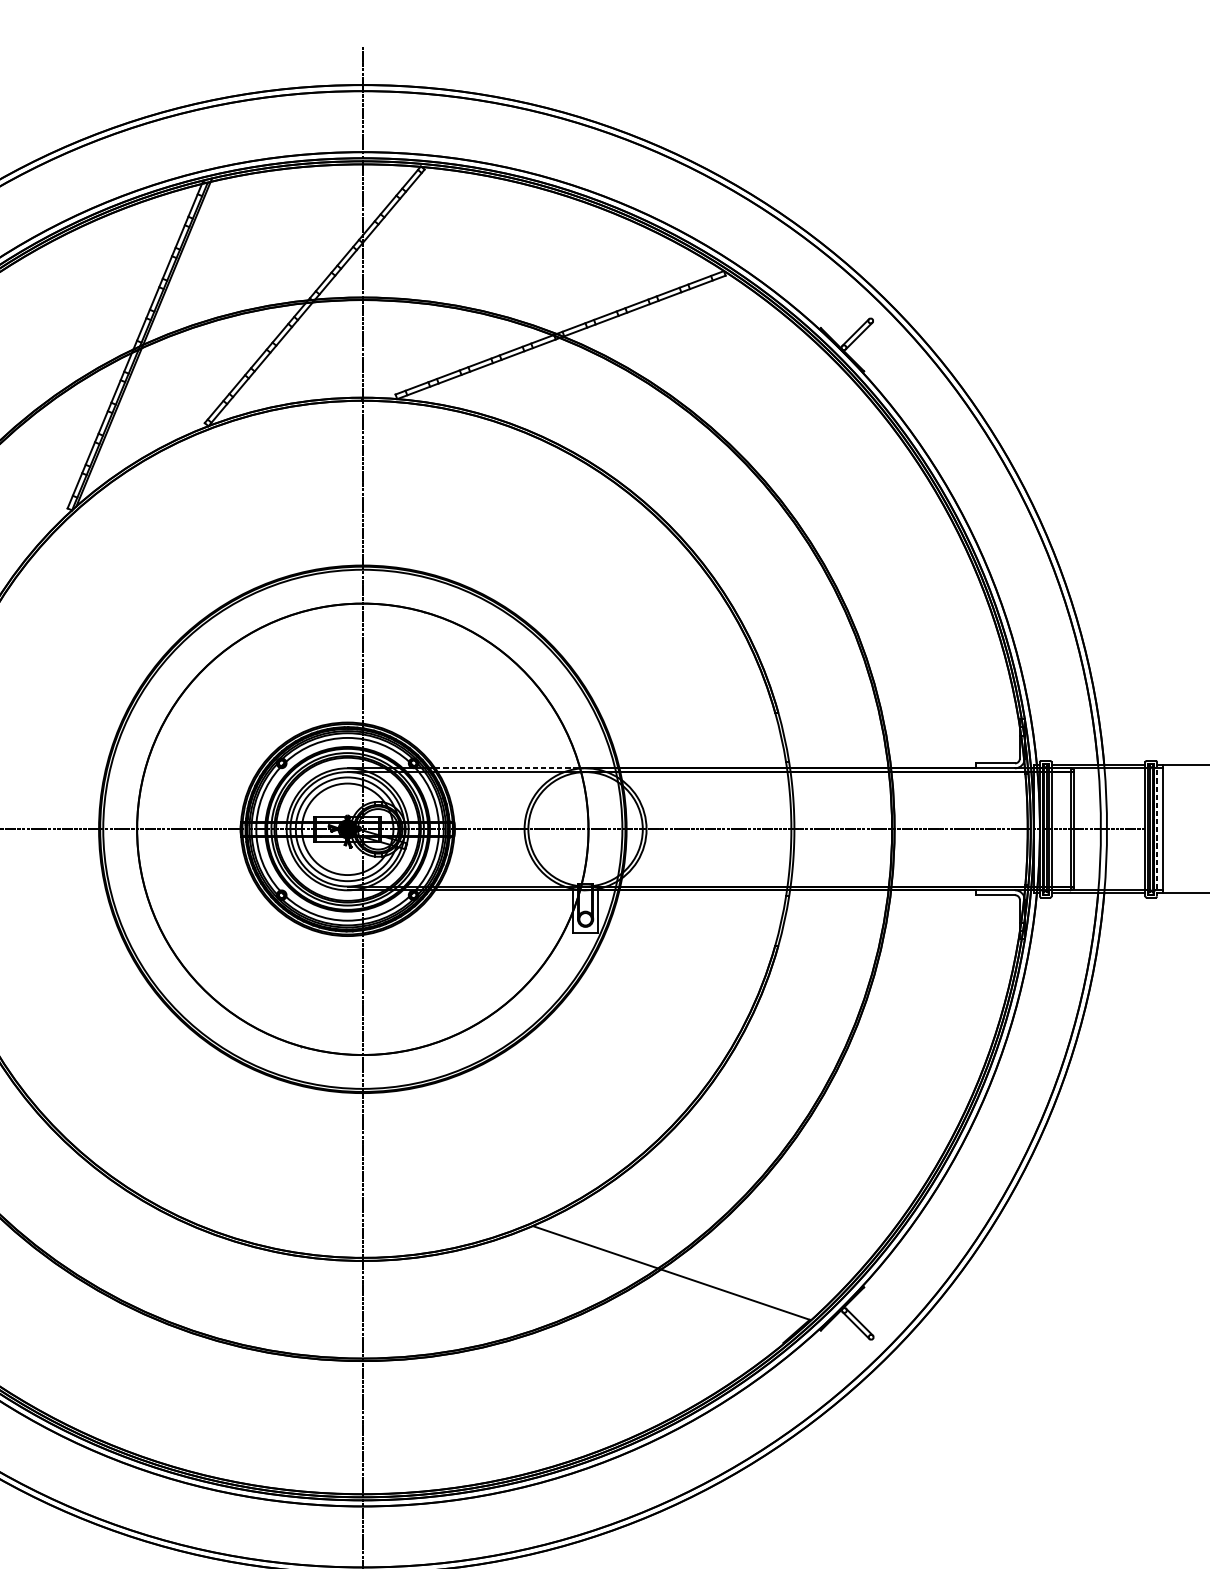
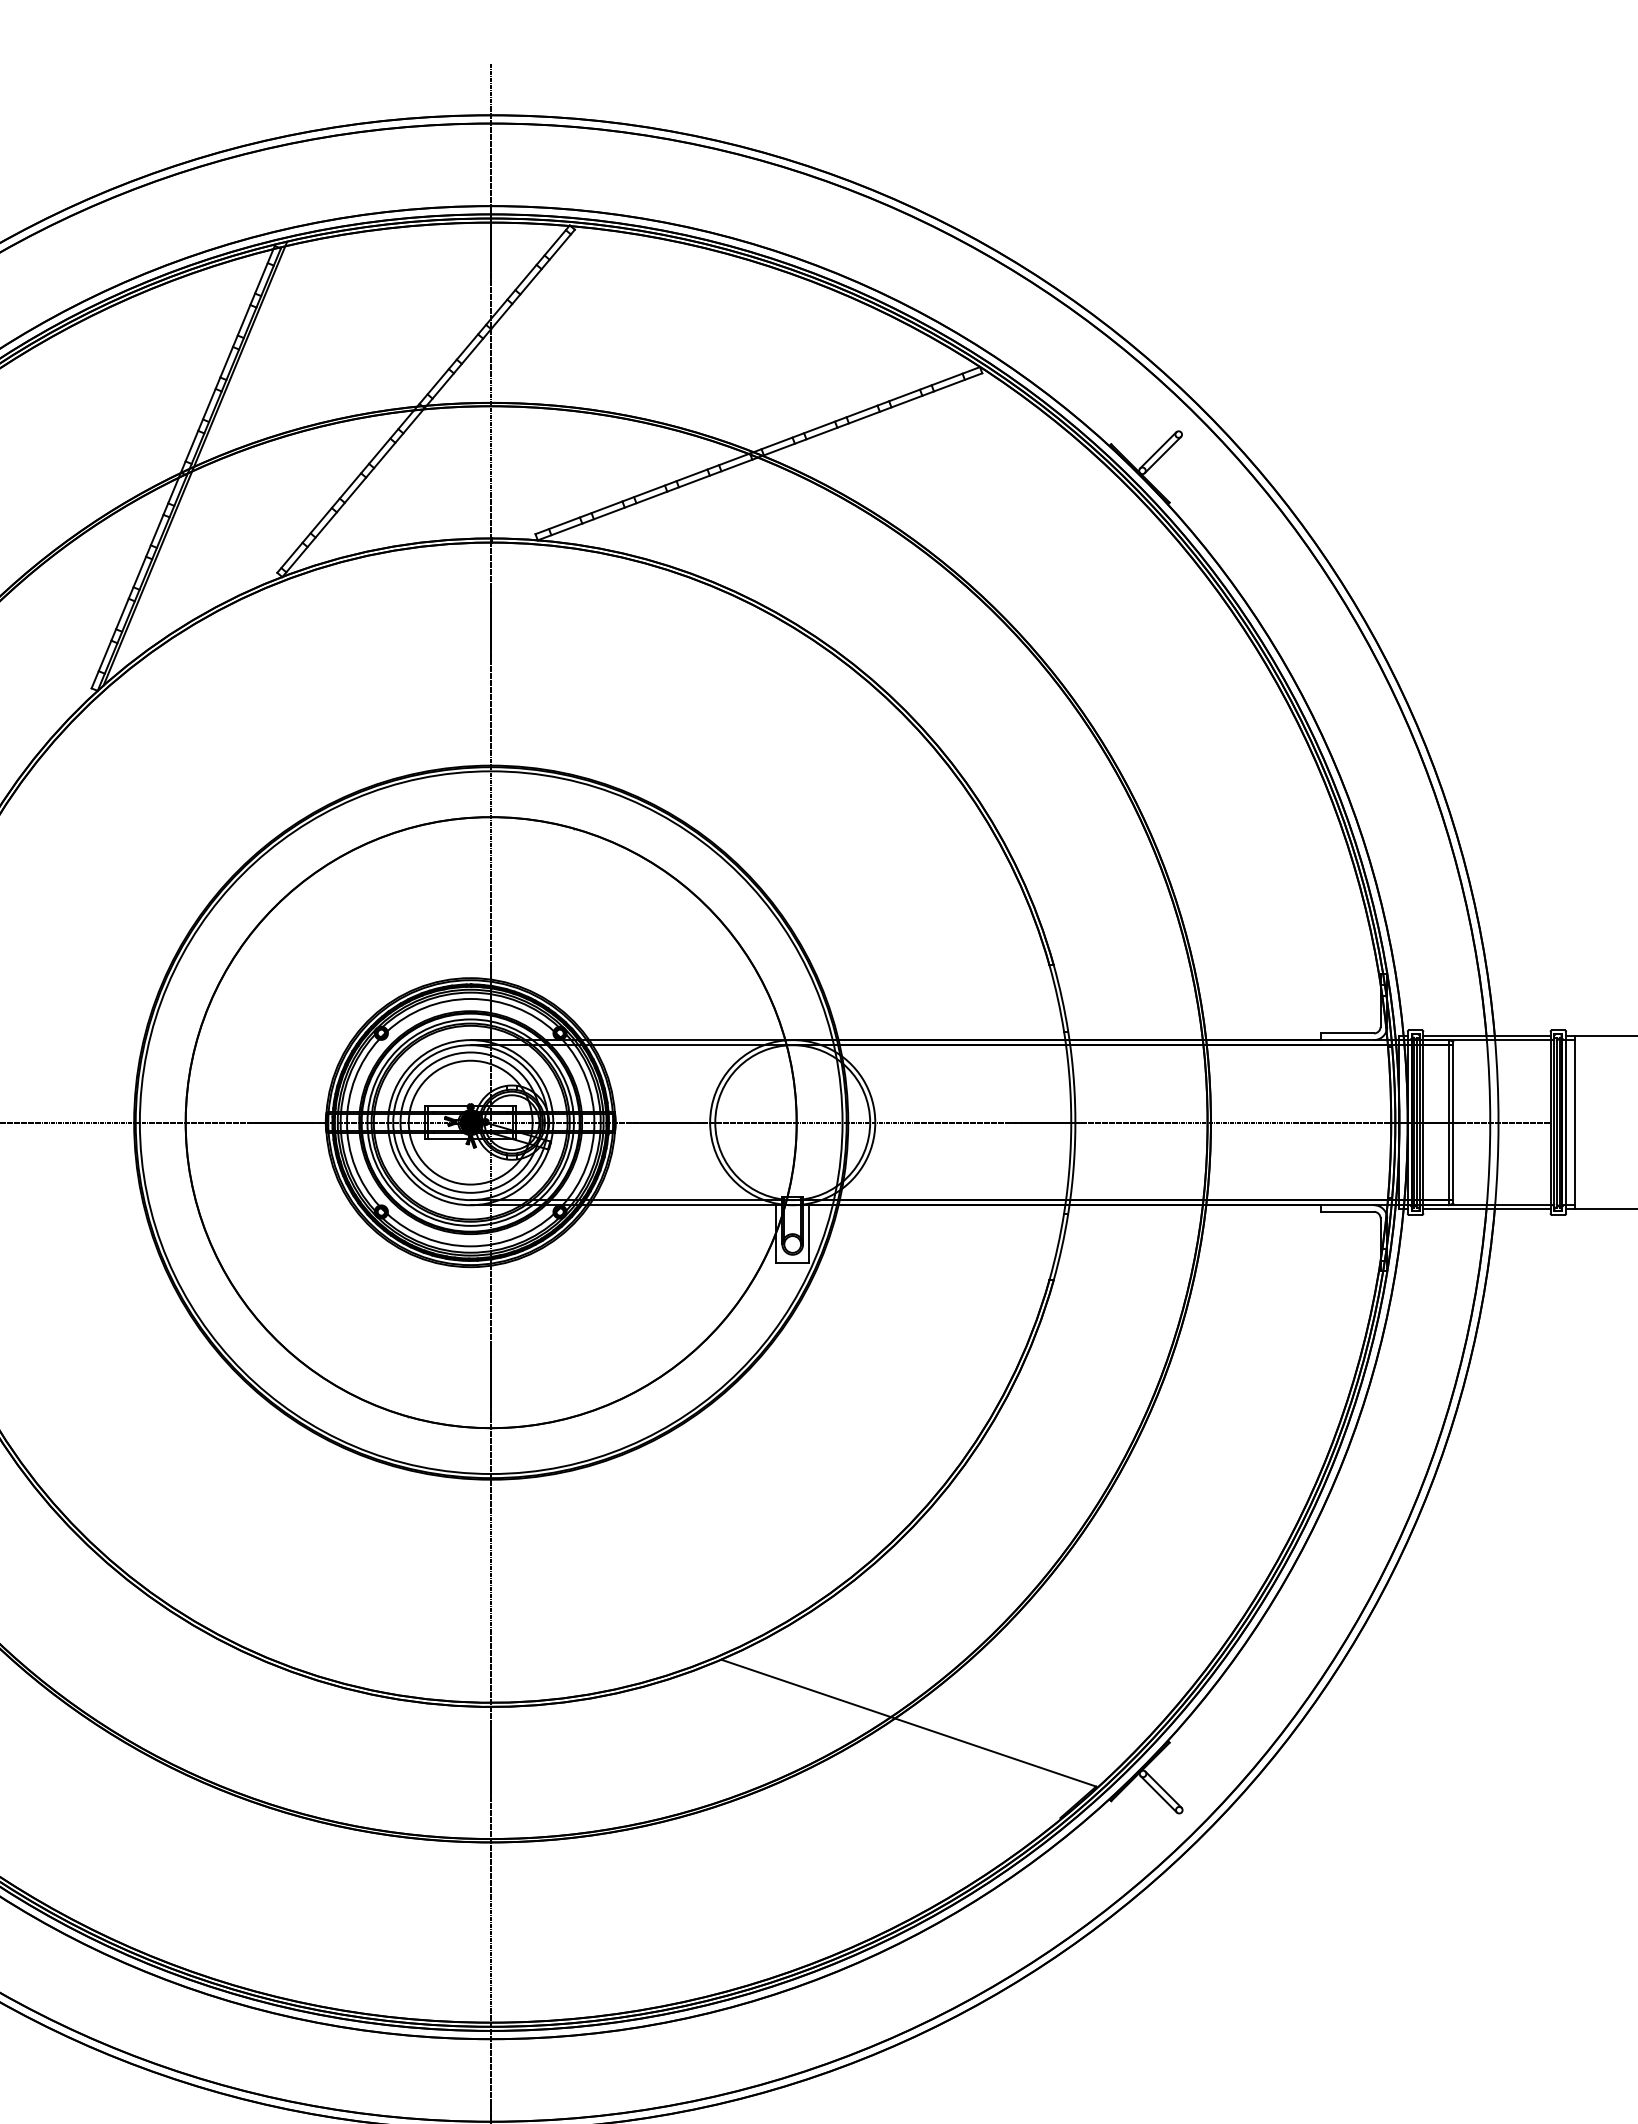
line: (507, 768) -> (687, 1040), dashed -> solid
line: (1157, 829) -> (1566, 1122), dashed -> solid

